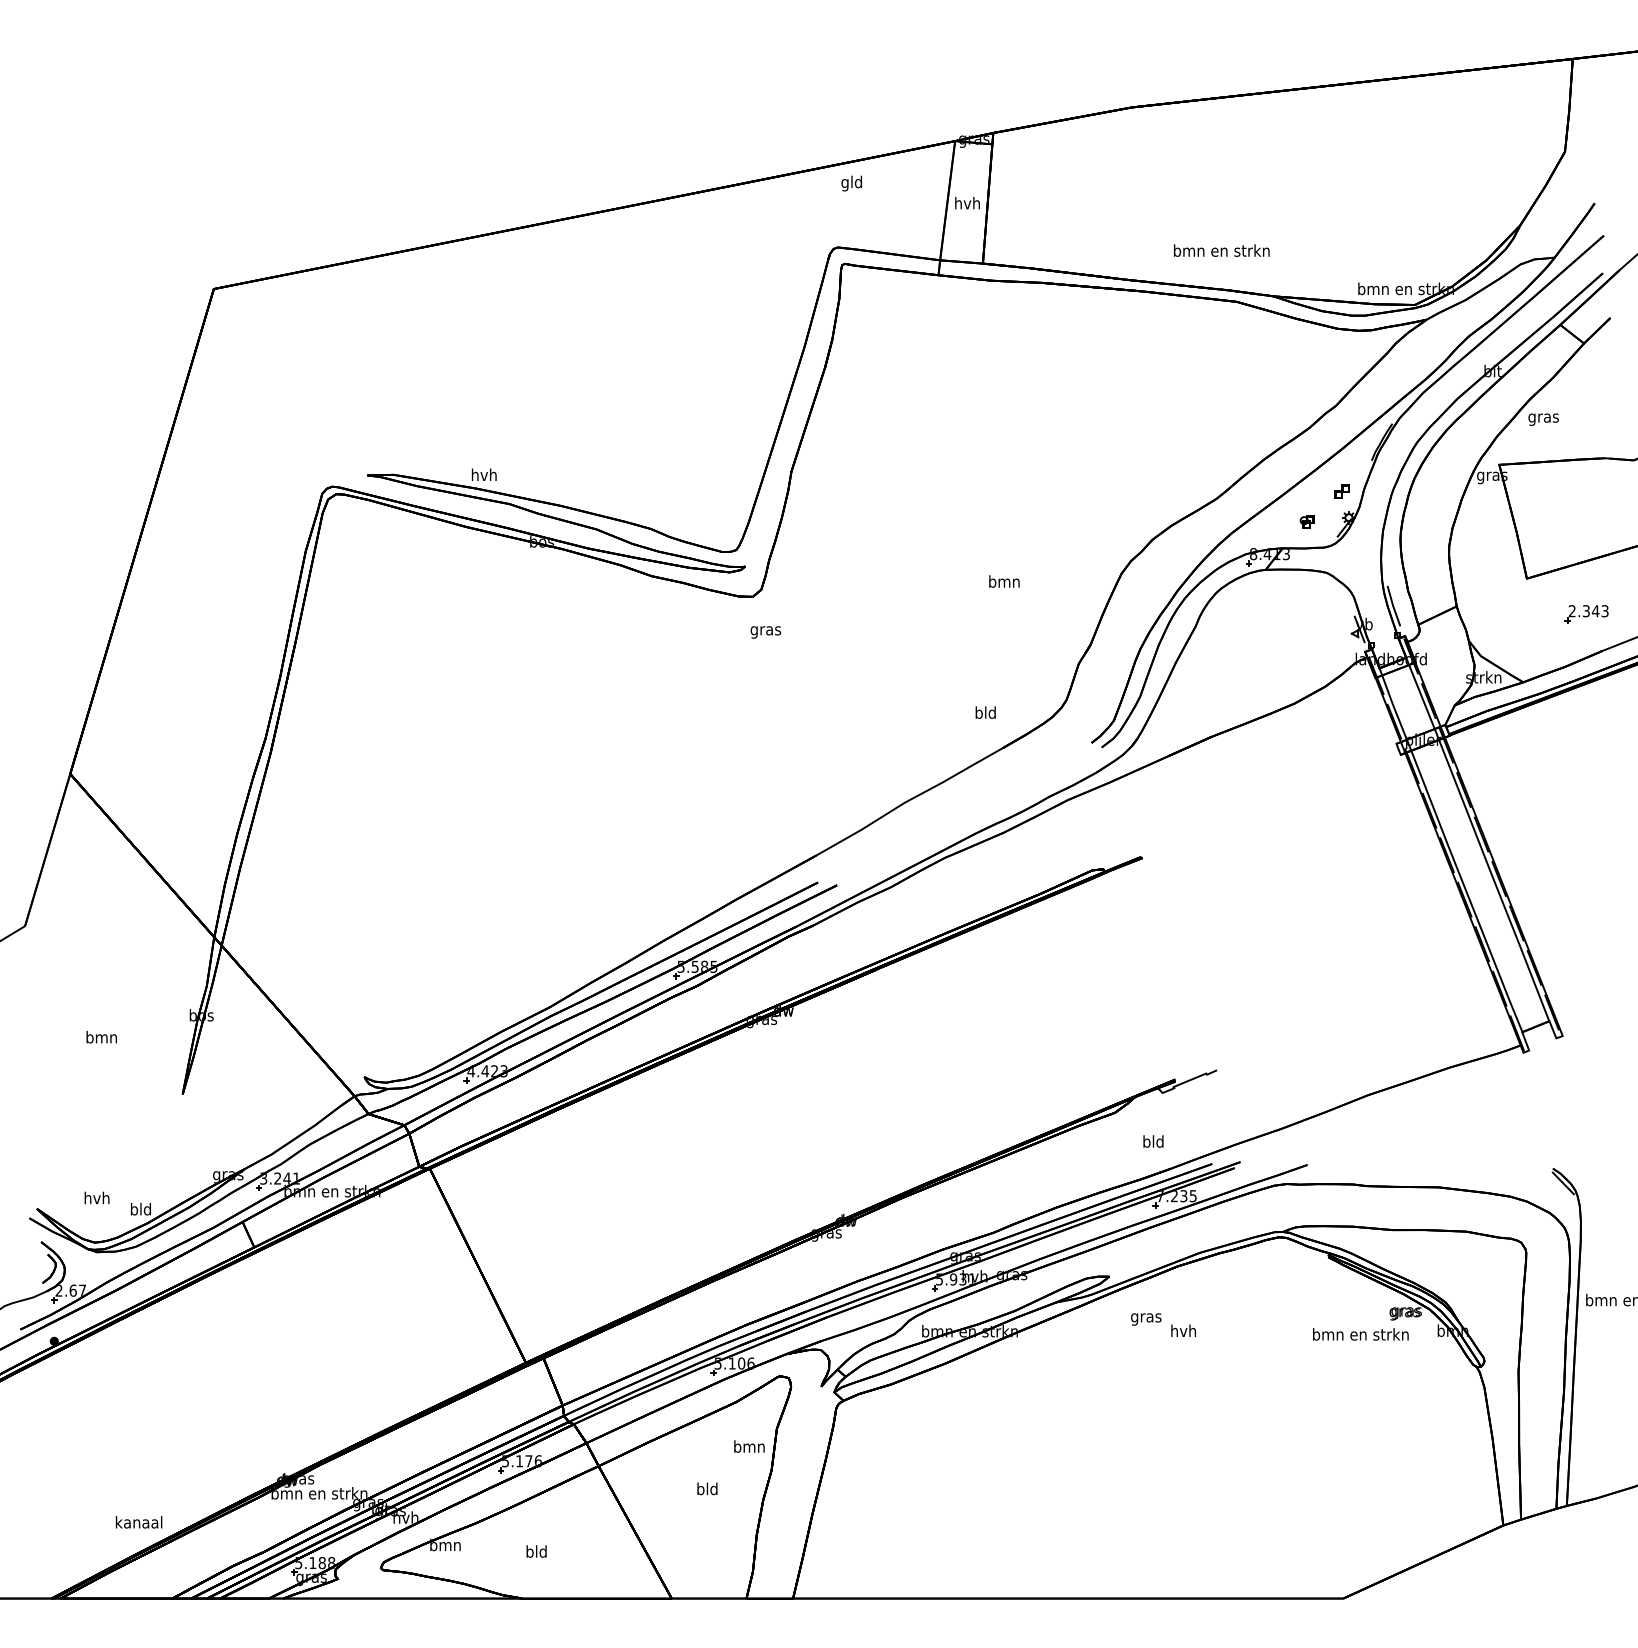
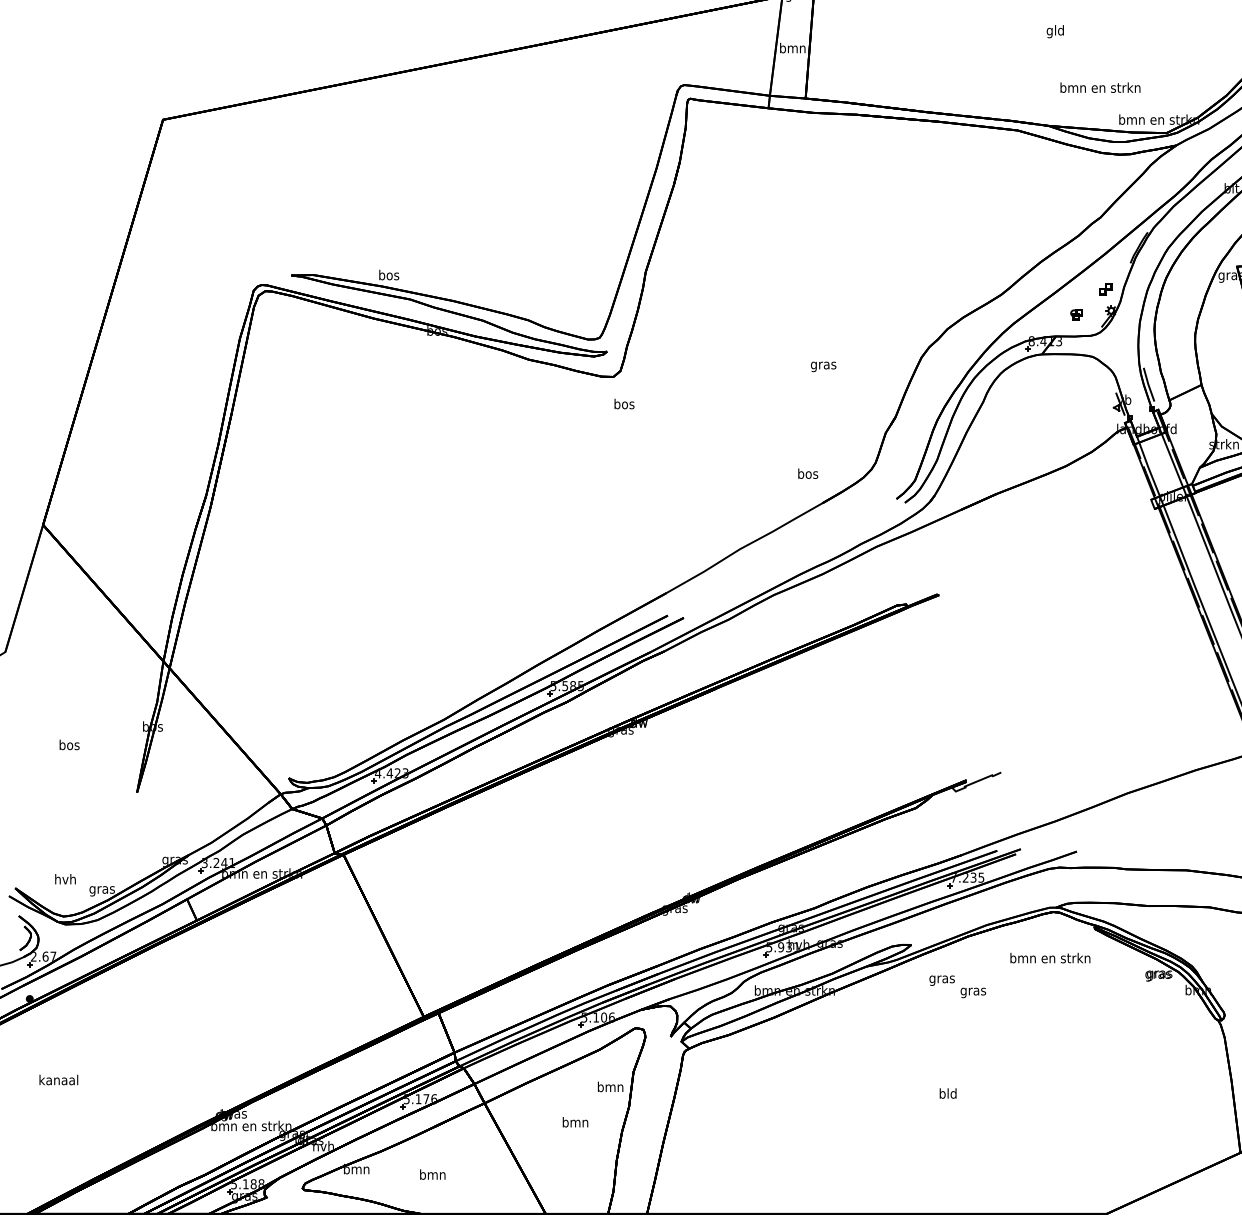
text: (851, 183) -> (1055, 31), moved
text: (967, 203) -> (792, 48), hvh -> bmn
text: (1221, 250) -> (1100, 87), moved
text: (483, 474) -> (388, 274), hvh -> bos
text: (1004, 583) -> (823, 365), bmn -> gras
text: (765, 630) -> (623, 405), gras -> bos
text: (985, 712) -> (807, 473), bld -> bos
text: (101, 1037) -> (69, 745), bmn -> bos
text: (1153, 1141) -> (948, 1093), moved
text: (140, 1210) -> (101, 889), bld -> gras
text: (1183, 1332) -> (973, 991), hvh -> gras
text: (1360, 1334) -> (1050, 958), moved
text: (707, 1488) -> (575, 1121), bld -> bmn
text: (138, 1522) -> (58, 1080), moved
text: (536, 1551) -> (432, 1174), bld -> bmn

